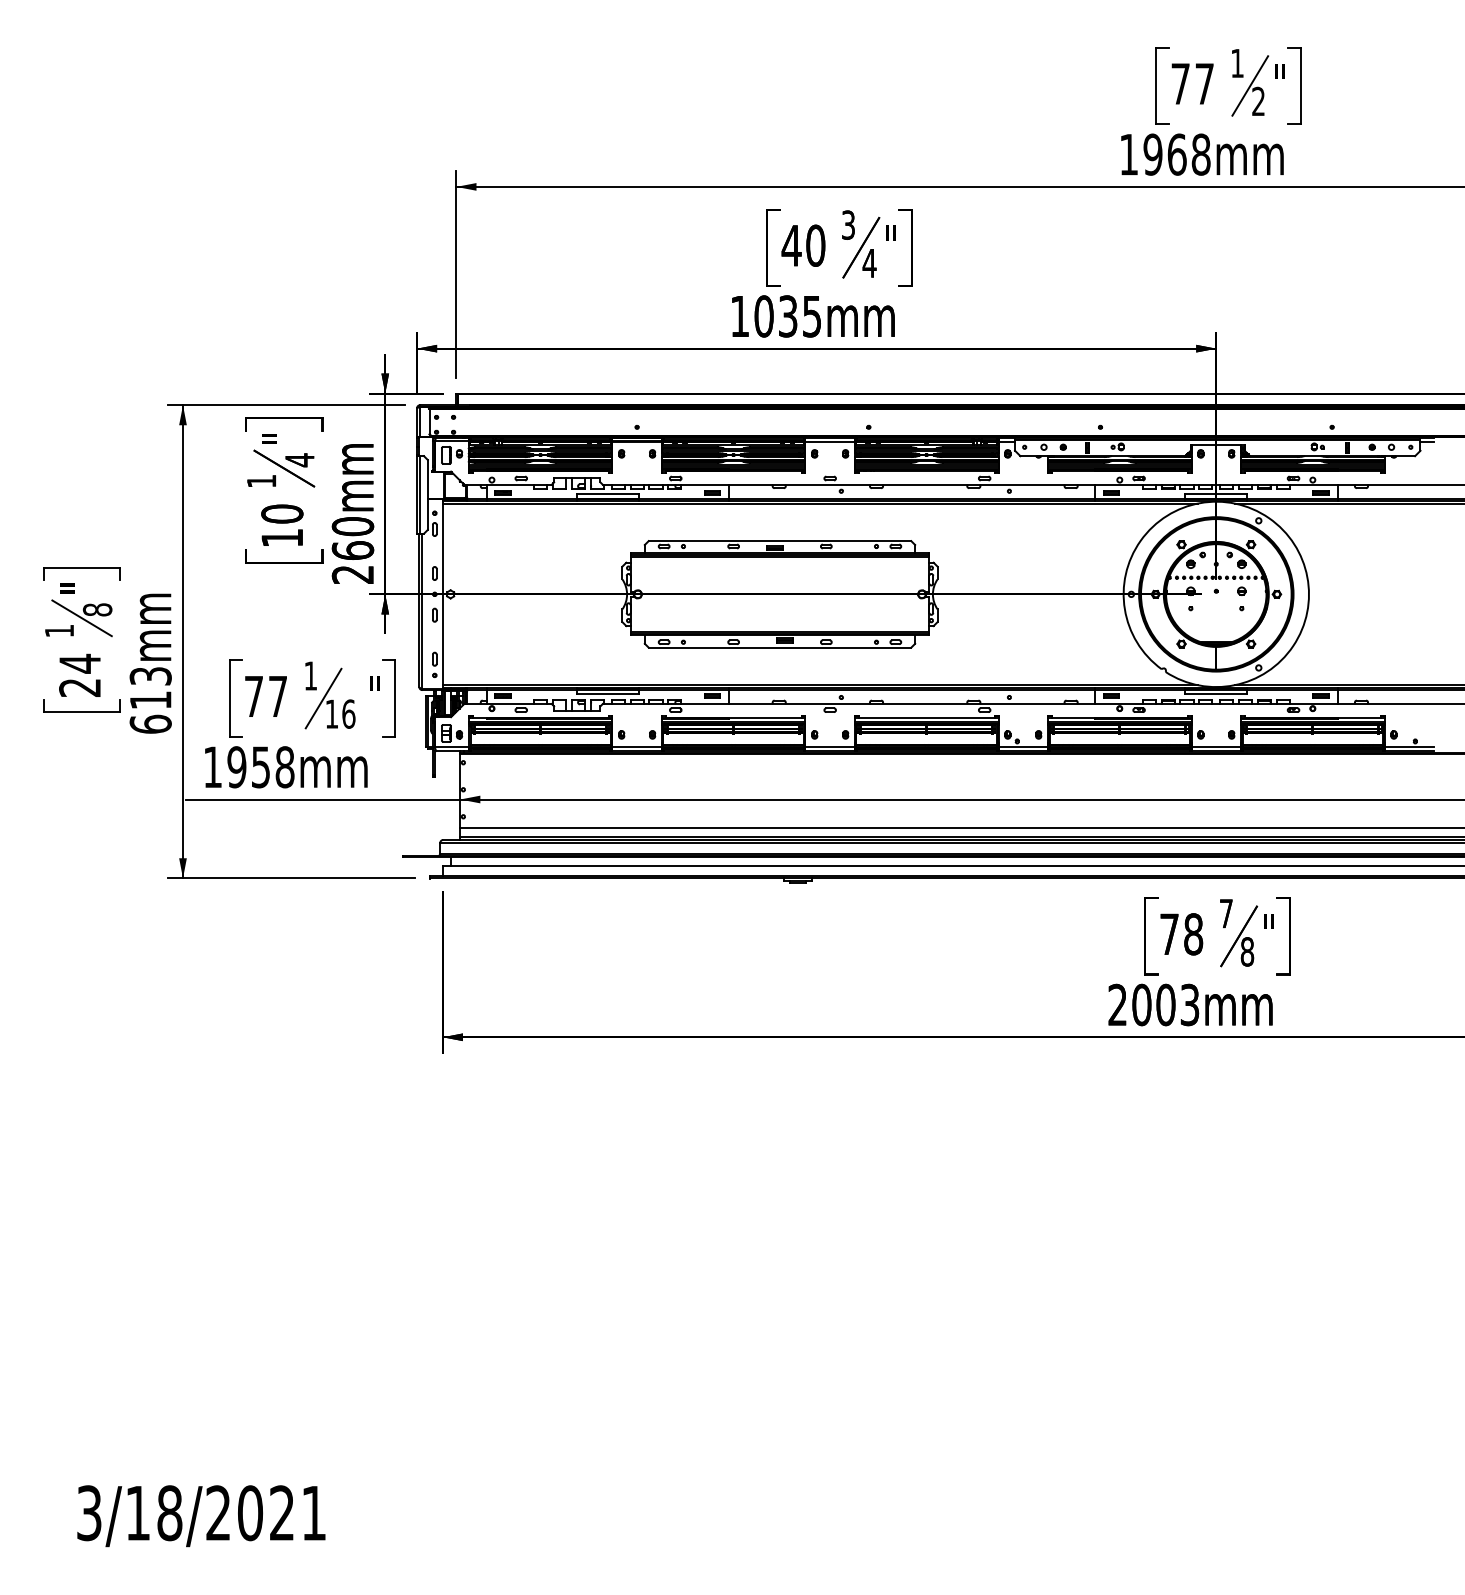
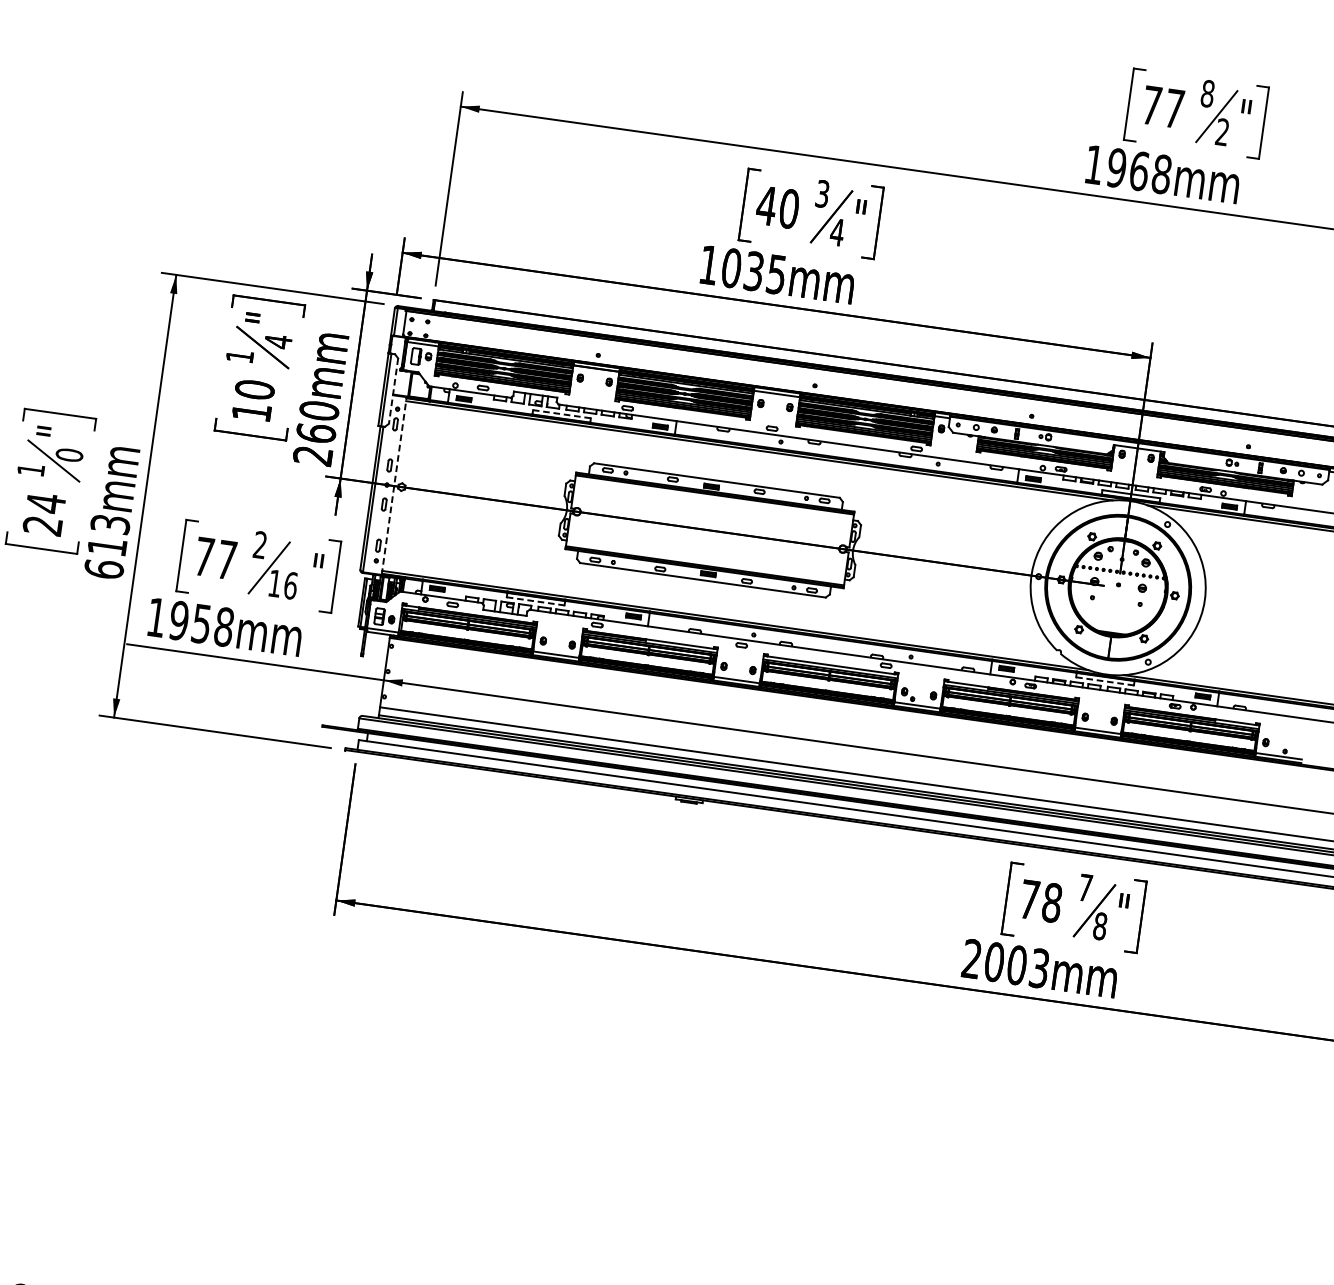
text: (1237, 63) -> (1207, 93), 1 -> 8
line: (427, 494) -> (393, 390), solid -> dashed
line: (607, 494) -> (561, 414), solid -> dashed
line: (442, 594) -> (394, 486), solid -> dashed
text: (97, 609) -> (69, 454), 8 -> 0
text: (310, 675) -> (260, 544), 1 -> 2
line: (607, 694) -> (535, 601), solid -> dashed
line: (1216, 694) -> (1105, 681), solid -> dashed

